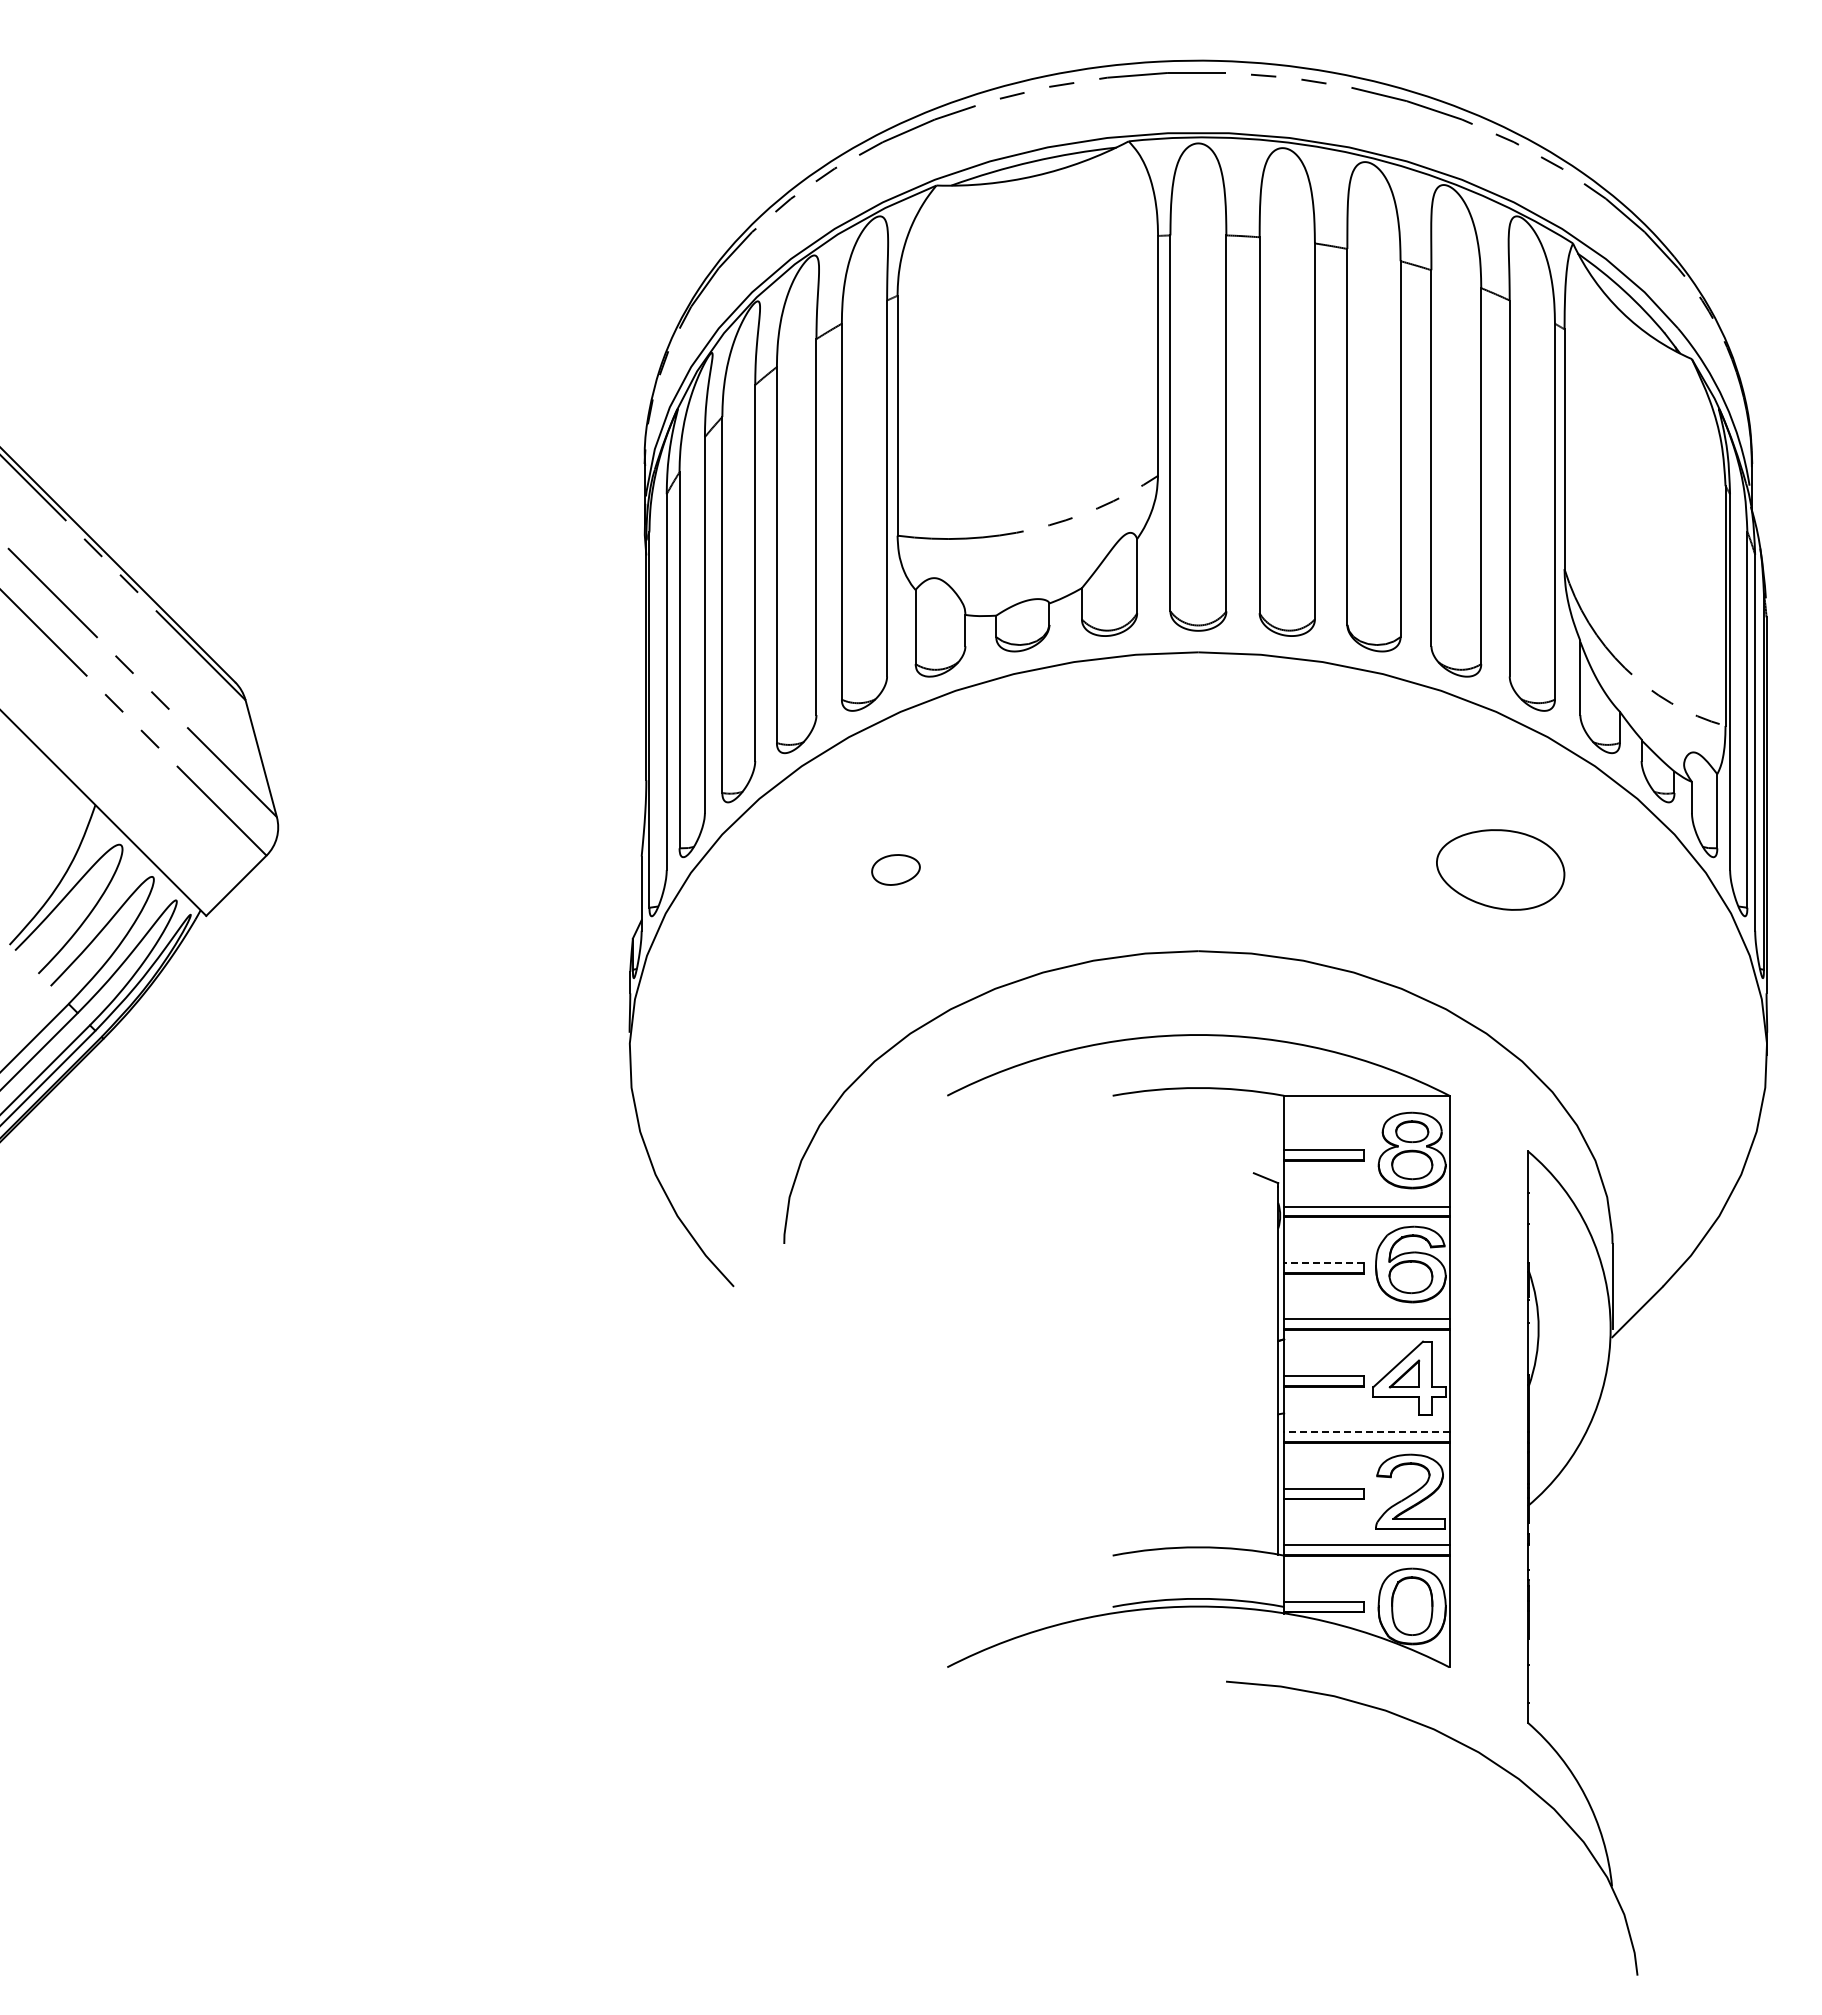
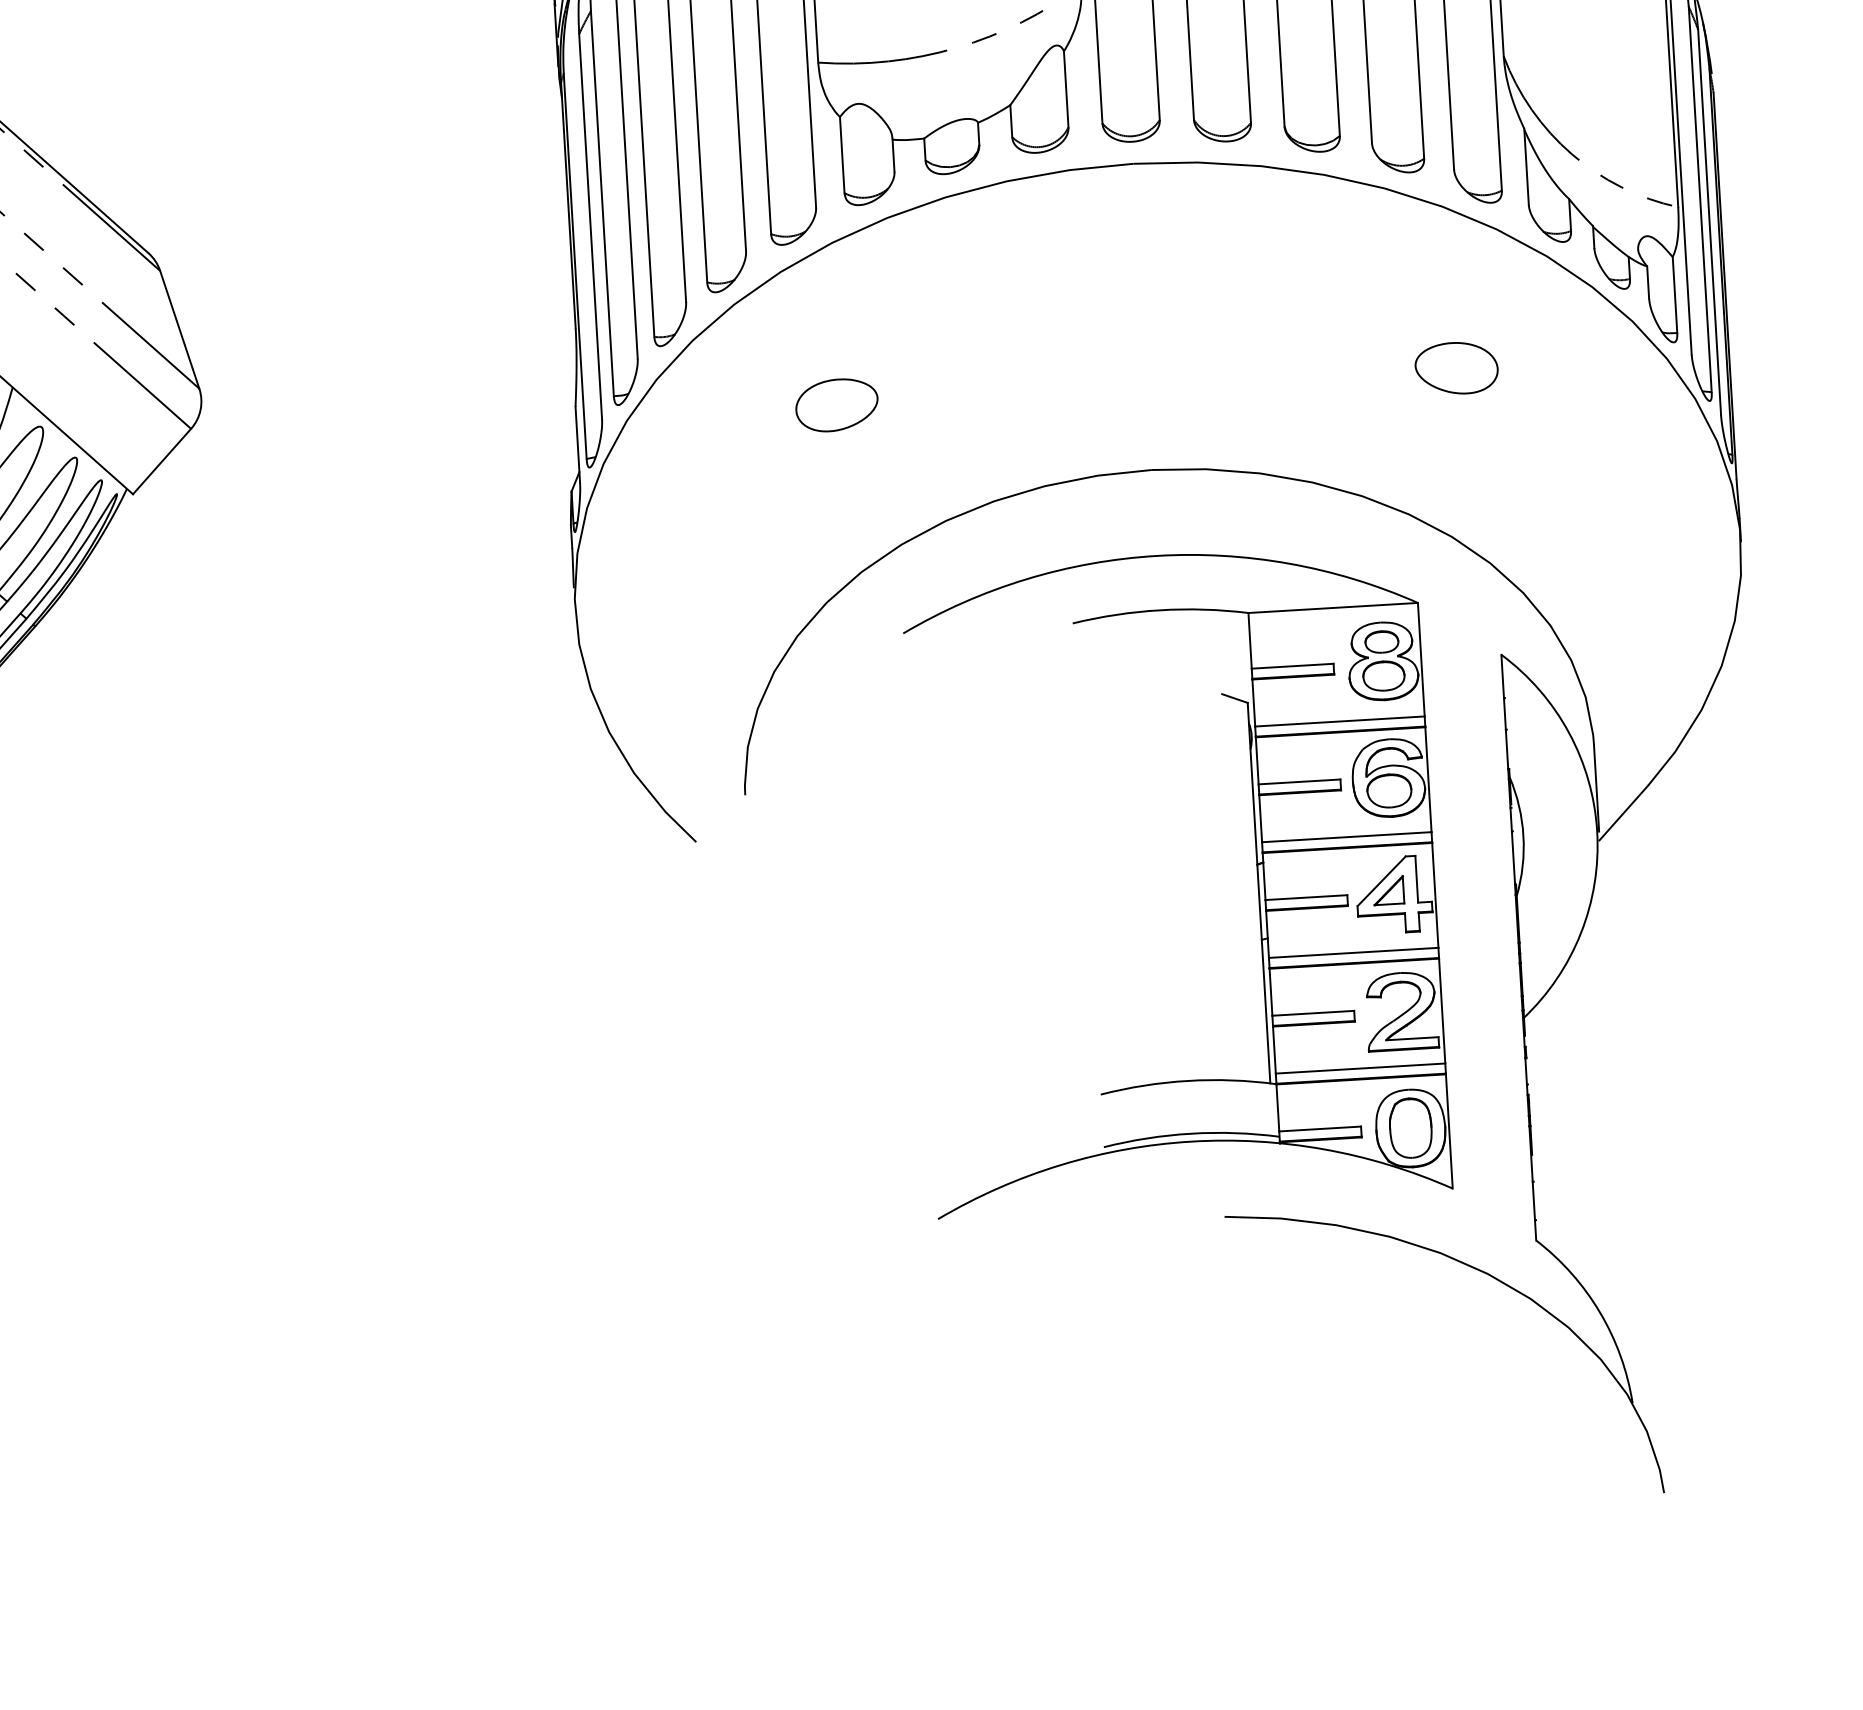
part: (895, 869) -> (836, 404), size x1.67
part: (1500, 869) -> (1456, 367), size x0.62
line: (1324, 1263) -> (1300, 782), dashed -> solid
line: (1366, 1432) -> (1353, 953), dashed -> solid

